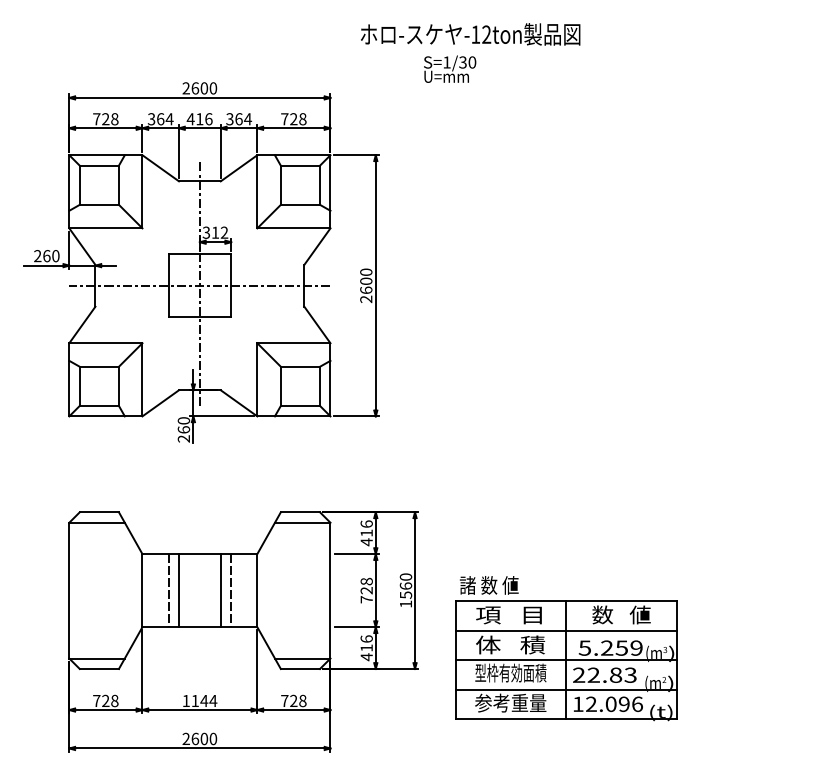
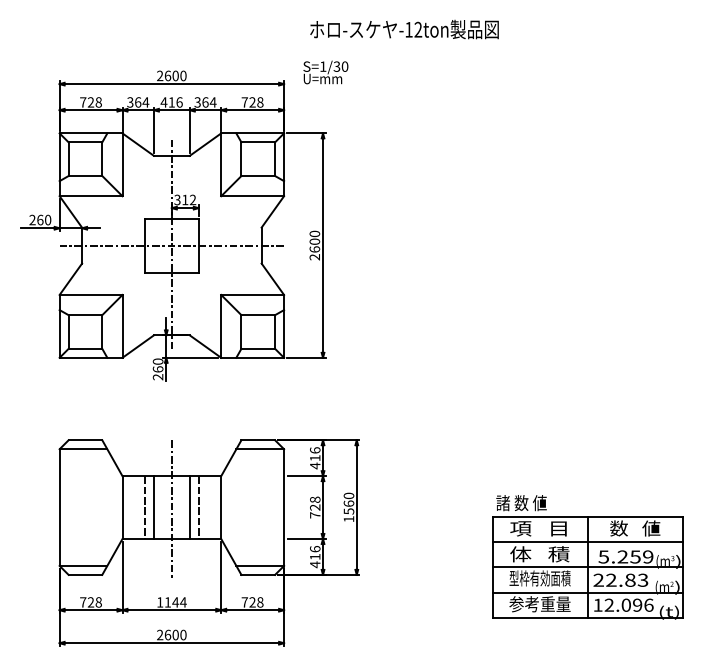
text: (449, 69) -> (325, 72), moved
line: (199, 591) -> (171, 508), added
part: (566, 648) -> (587, 557), moved

